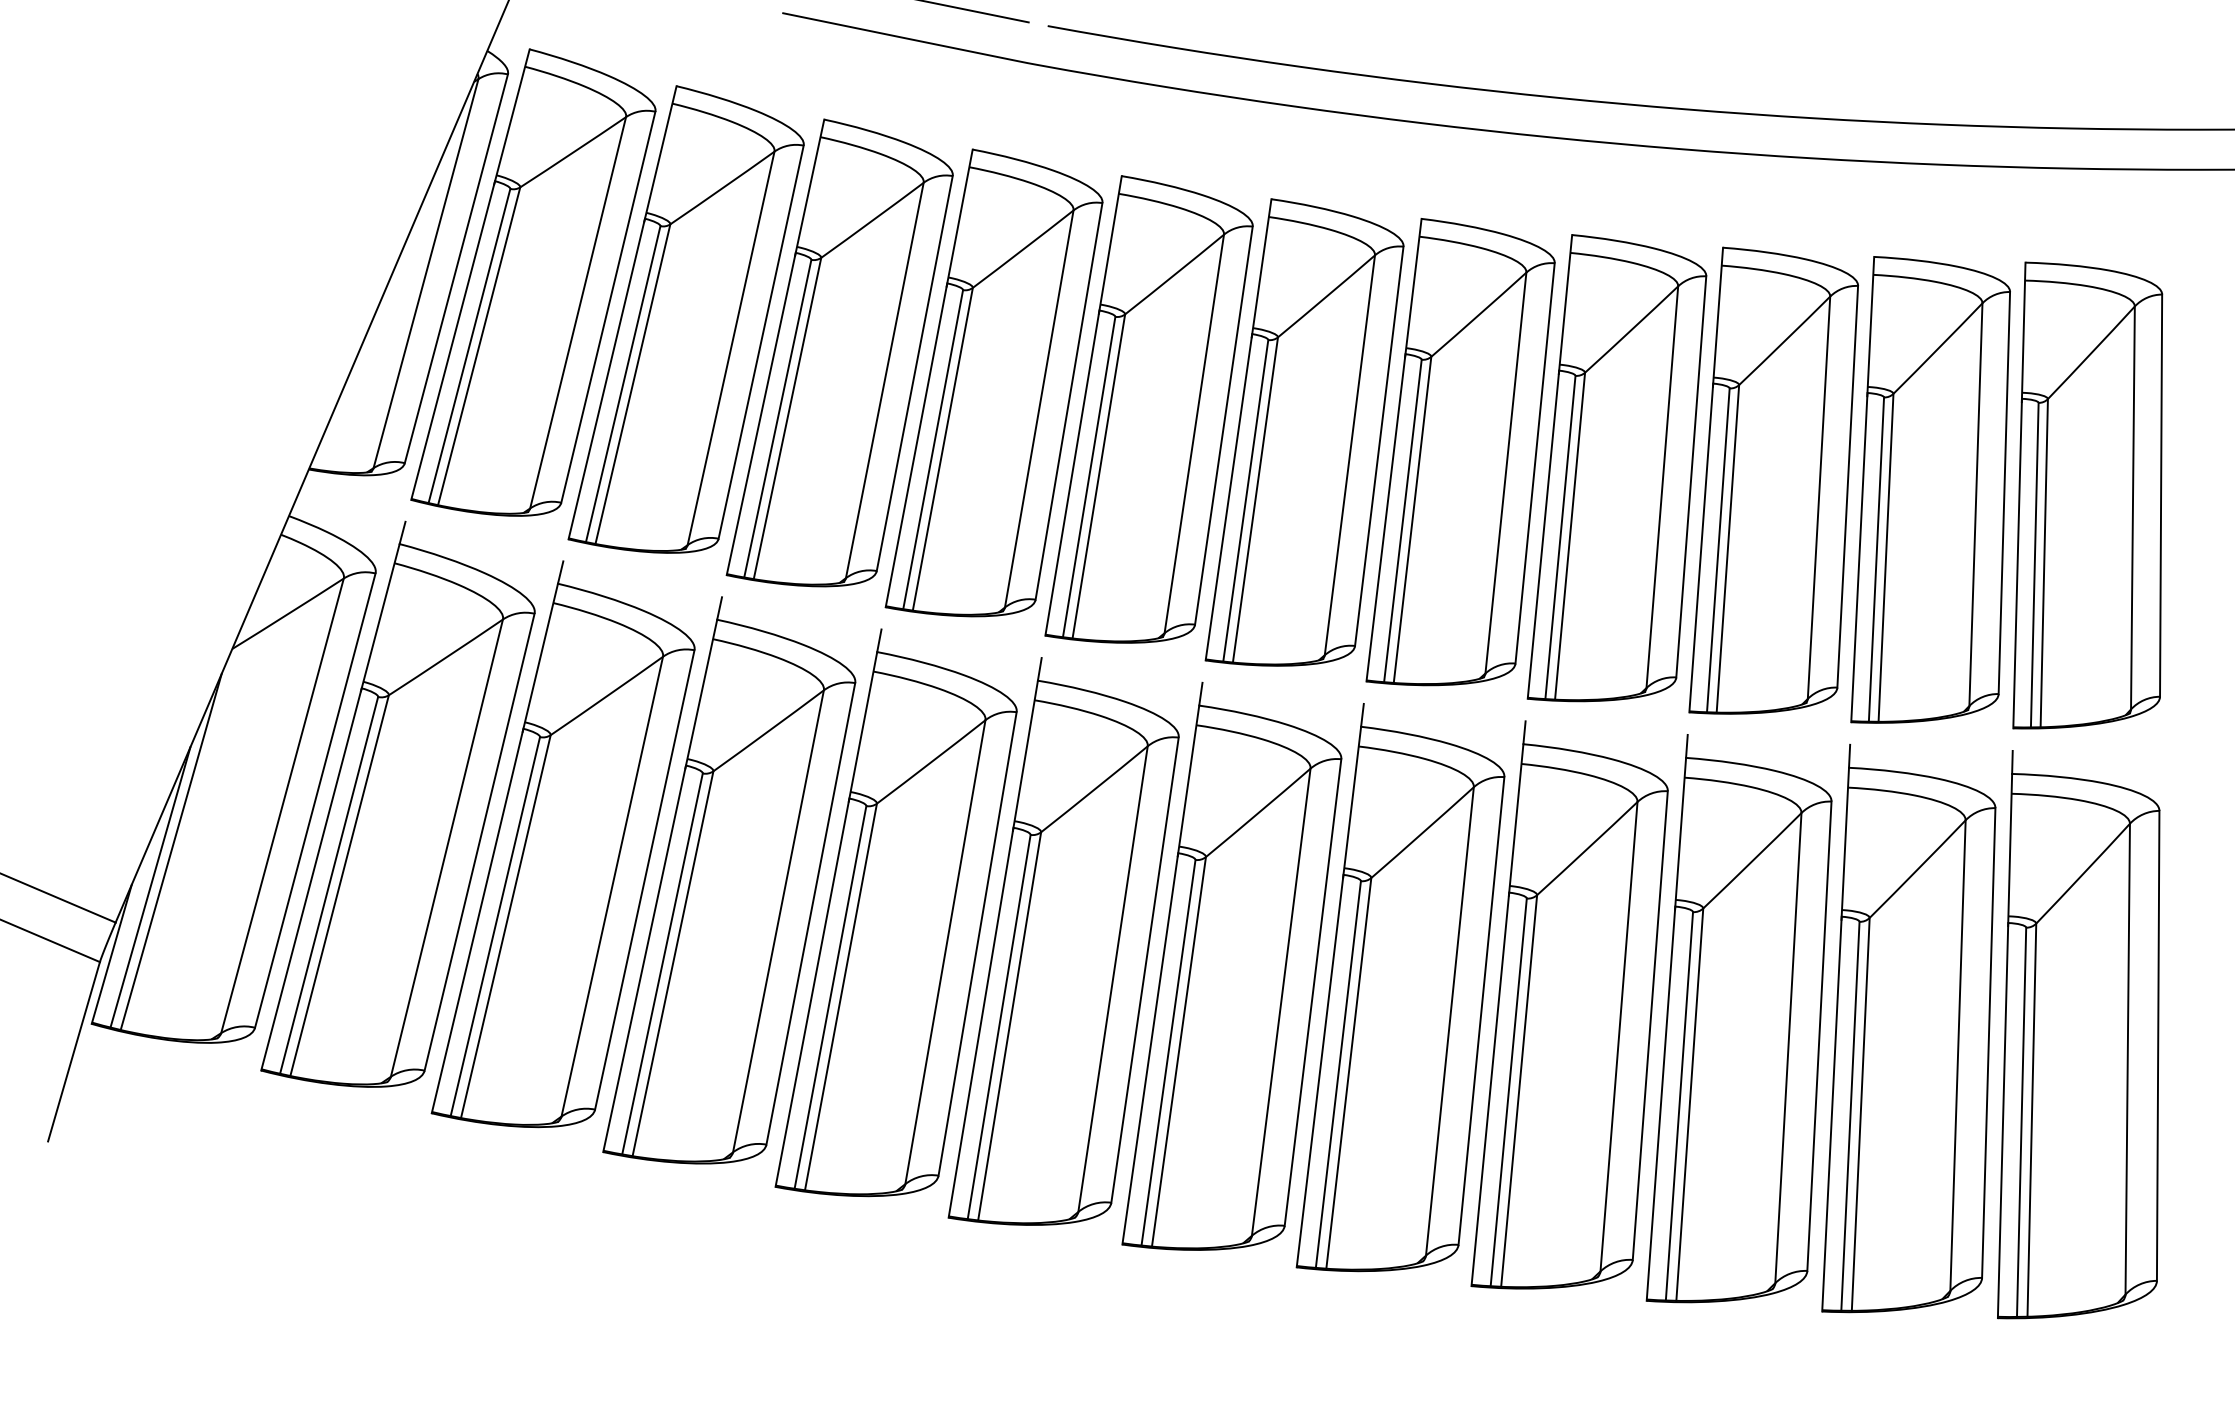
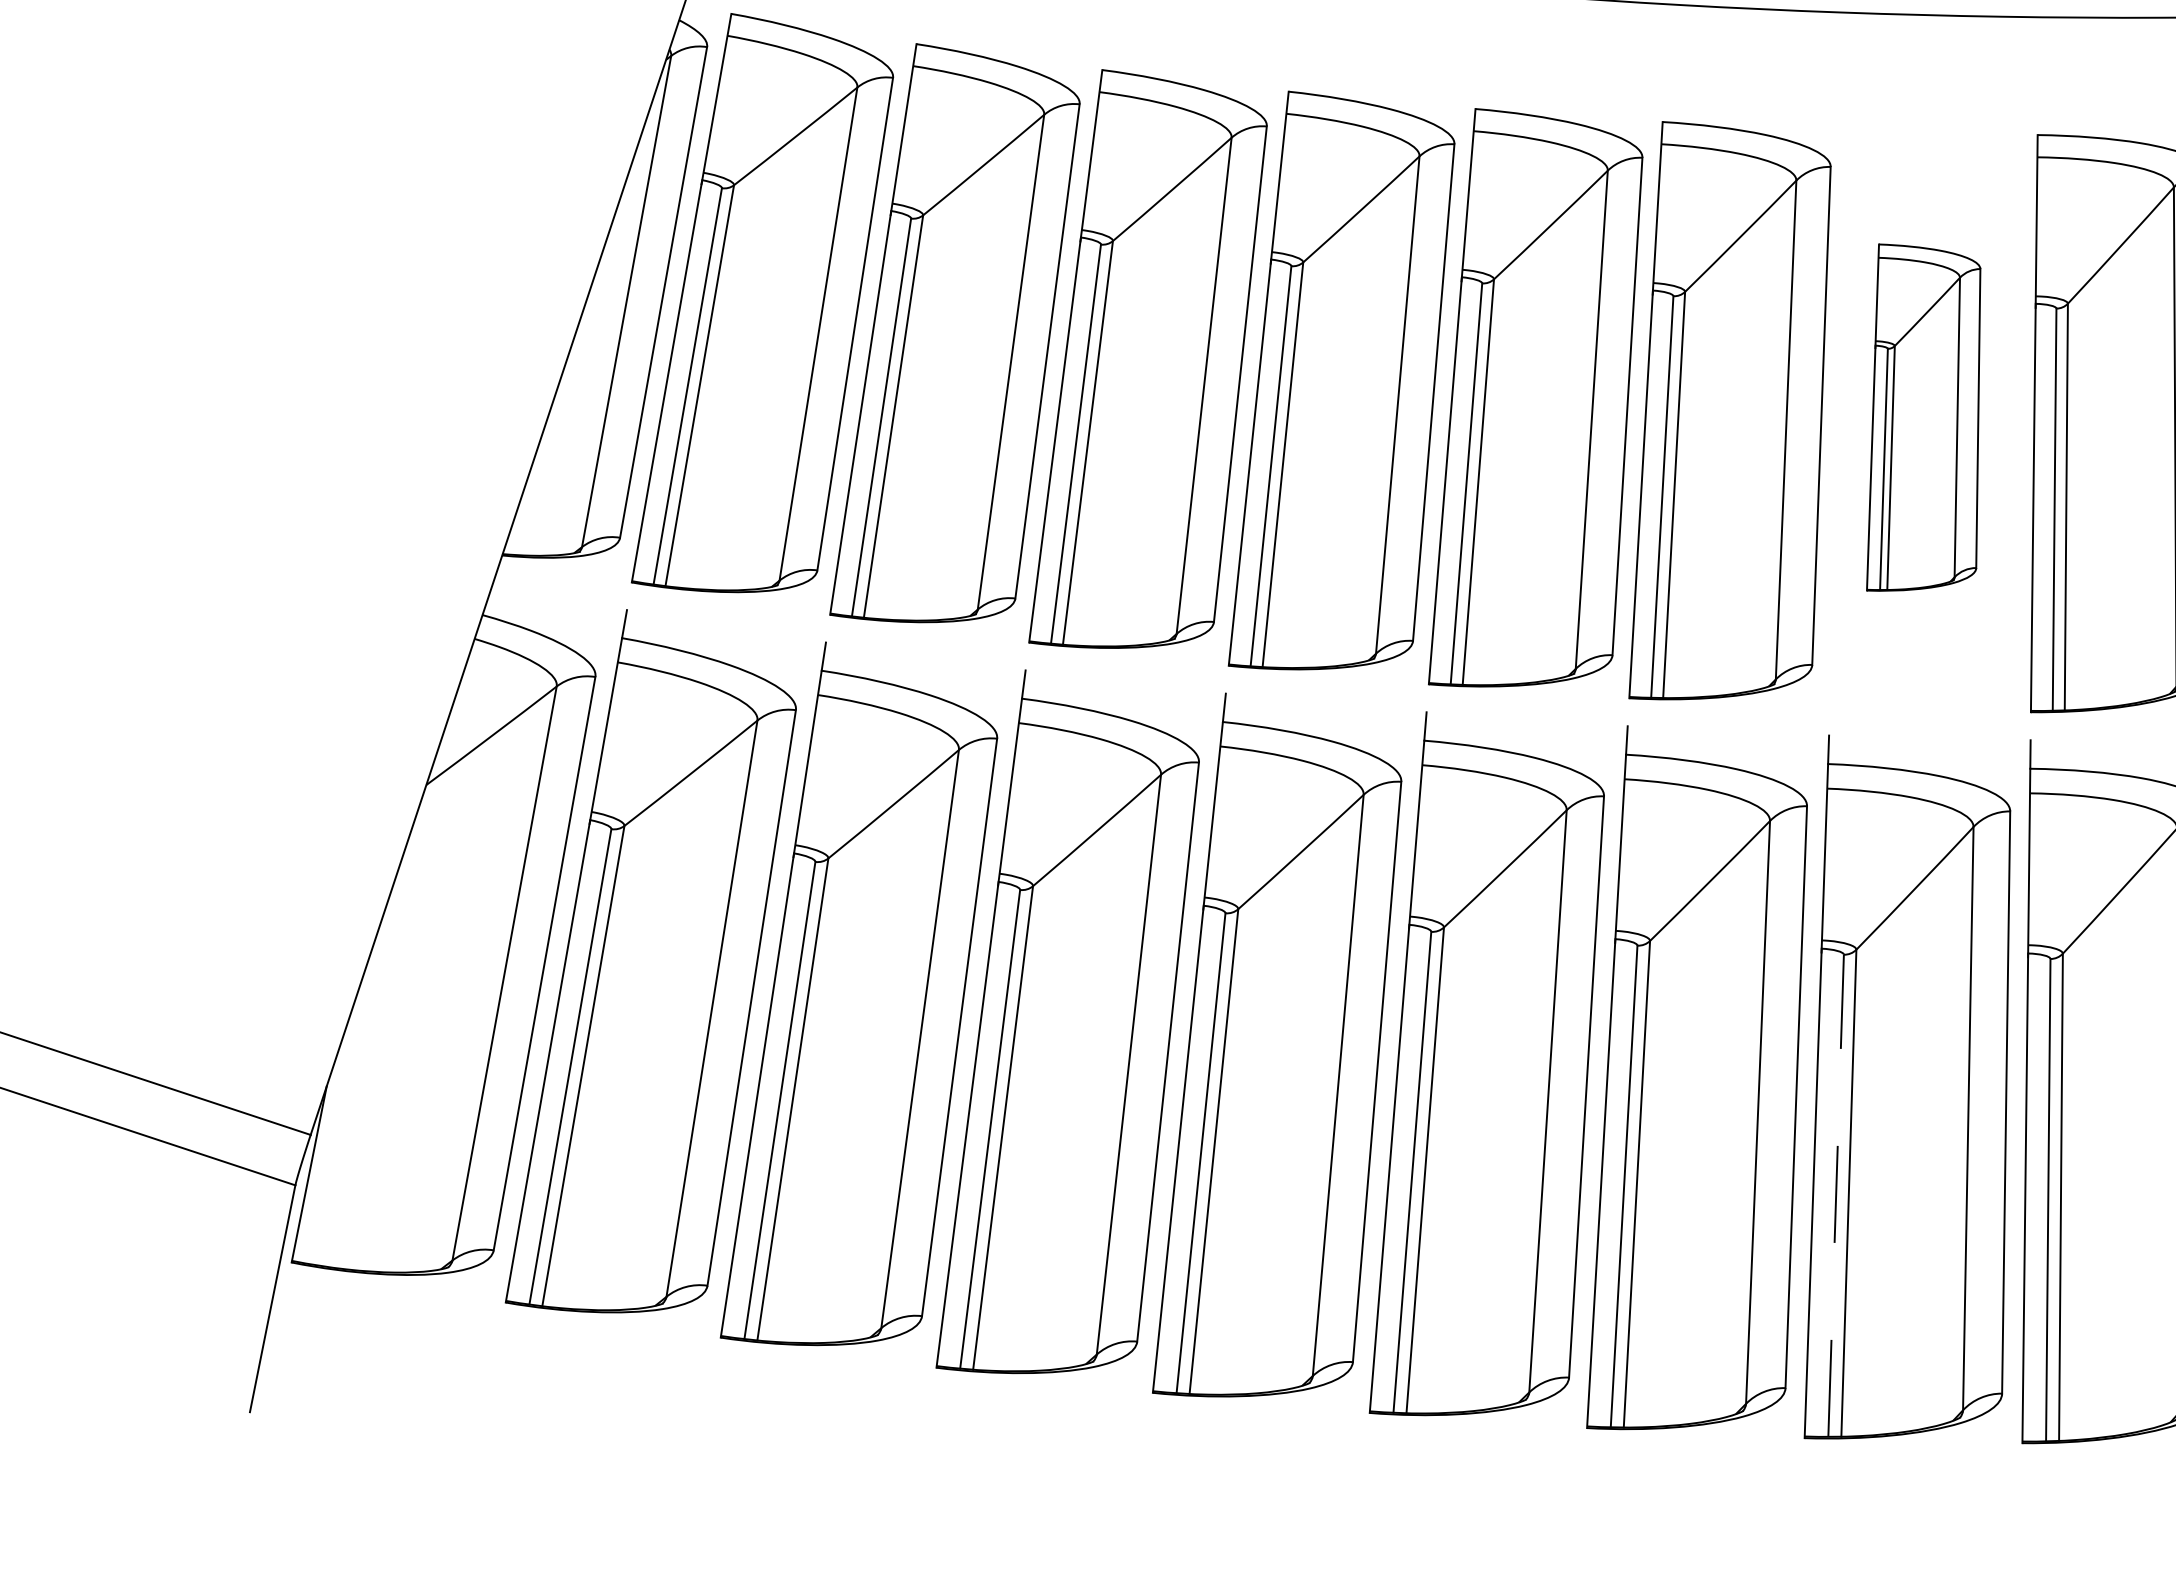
part: (1460, 452) -> (1922, 415), size x0.6
line: (170, 851) -> (371, 1041), removed
line: (150, 887) -> (350, 1088), removed
line: (1338, 1074) -> (1836, 1195), solid -> dashed

